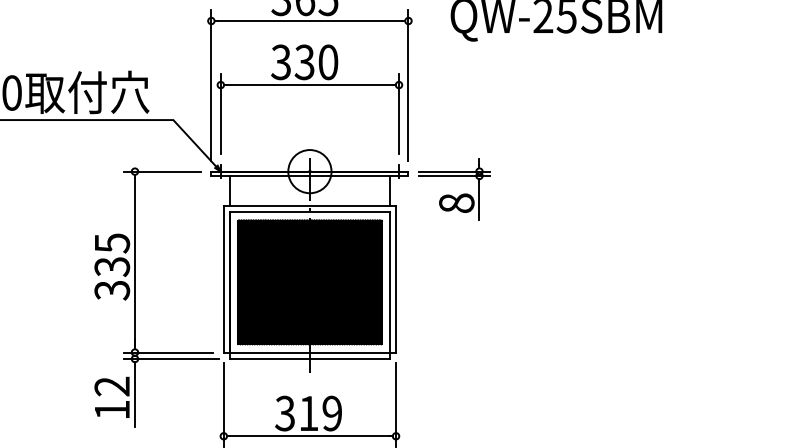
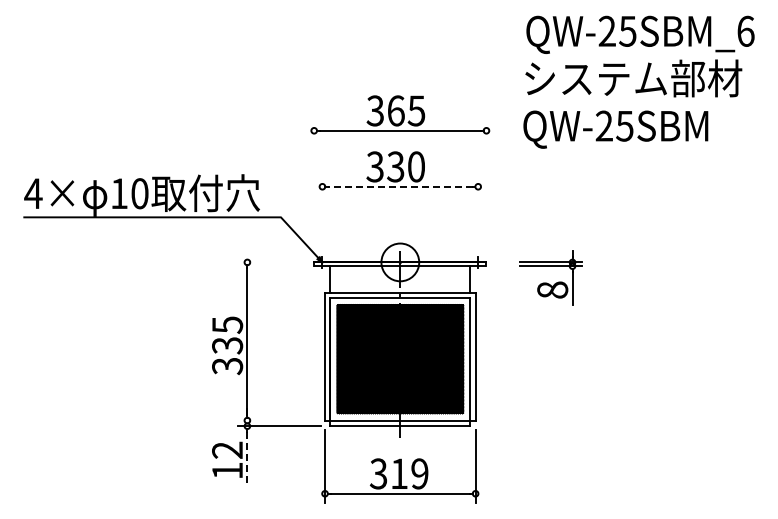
line: (211, 84) -> (314, 186), removed
line: (308, 84) -> (399, 186), solid -> dashed
line: (408, 84) -> (486, 186), removed
line: (220, 114) -> (322, 212), removed
line: (399, 114) -> (478, 212), removed
line: (161, 171) -> (270, 262), removed
part: (454, 188) -> (550, 277), moved
line: (168, 352) -> (276, 420), removed
line: (135, 395) -> (247, 458), solid -> dashed

